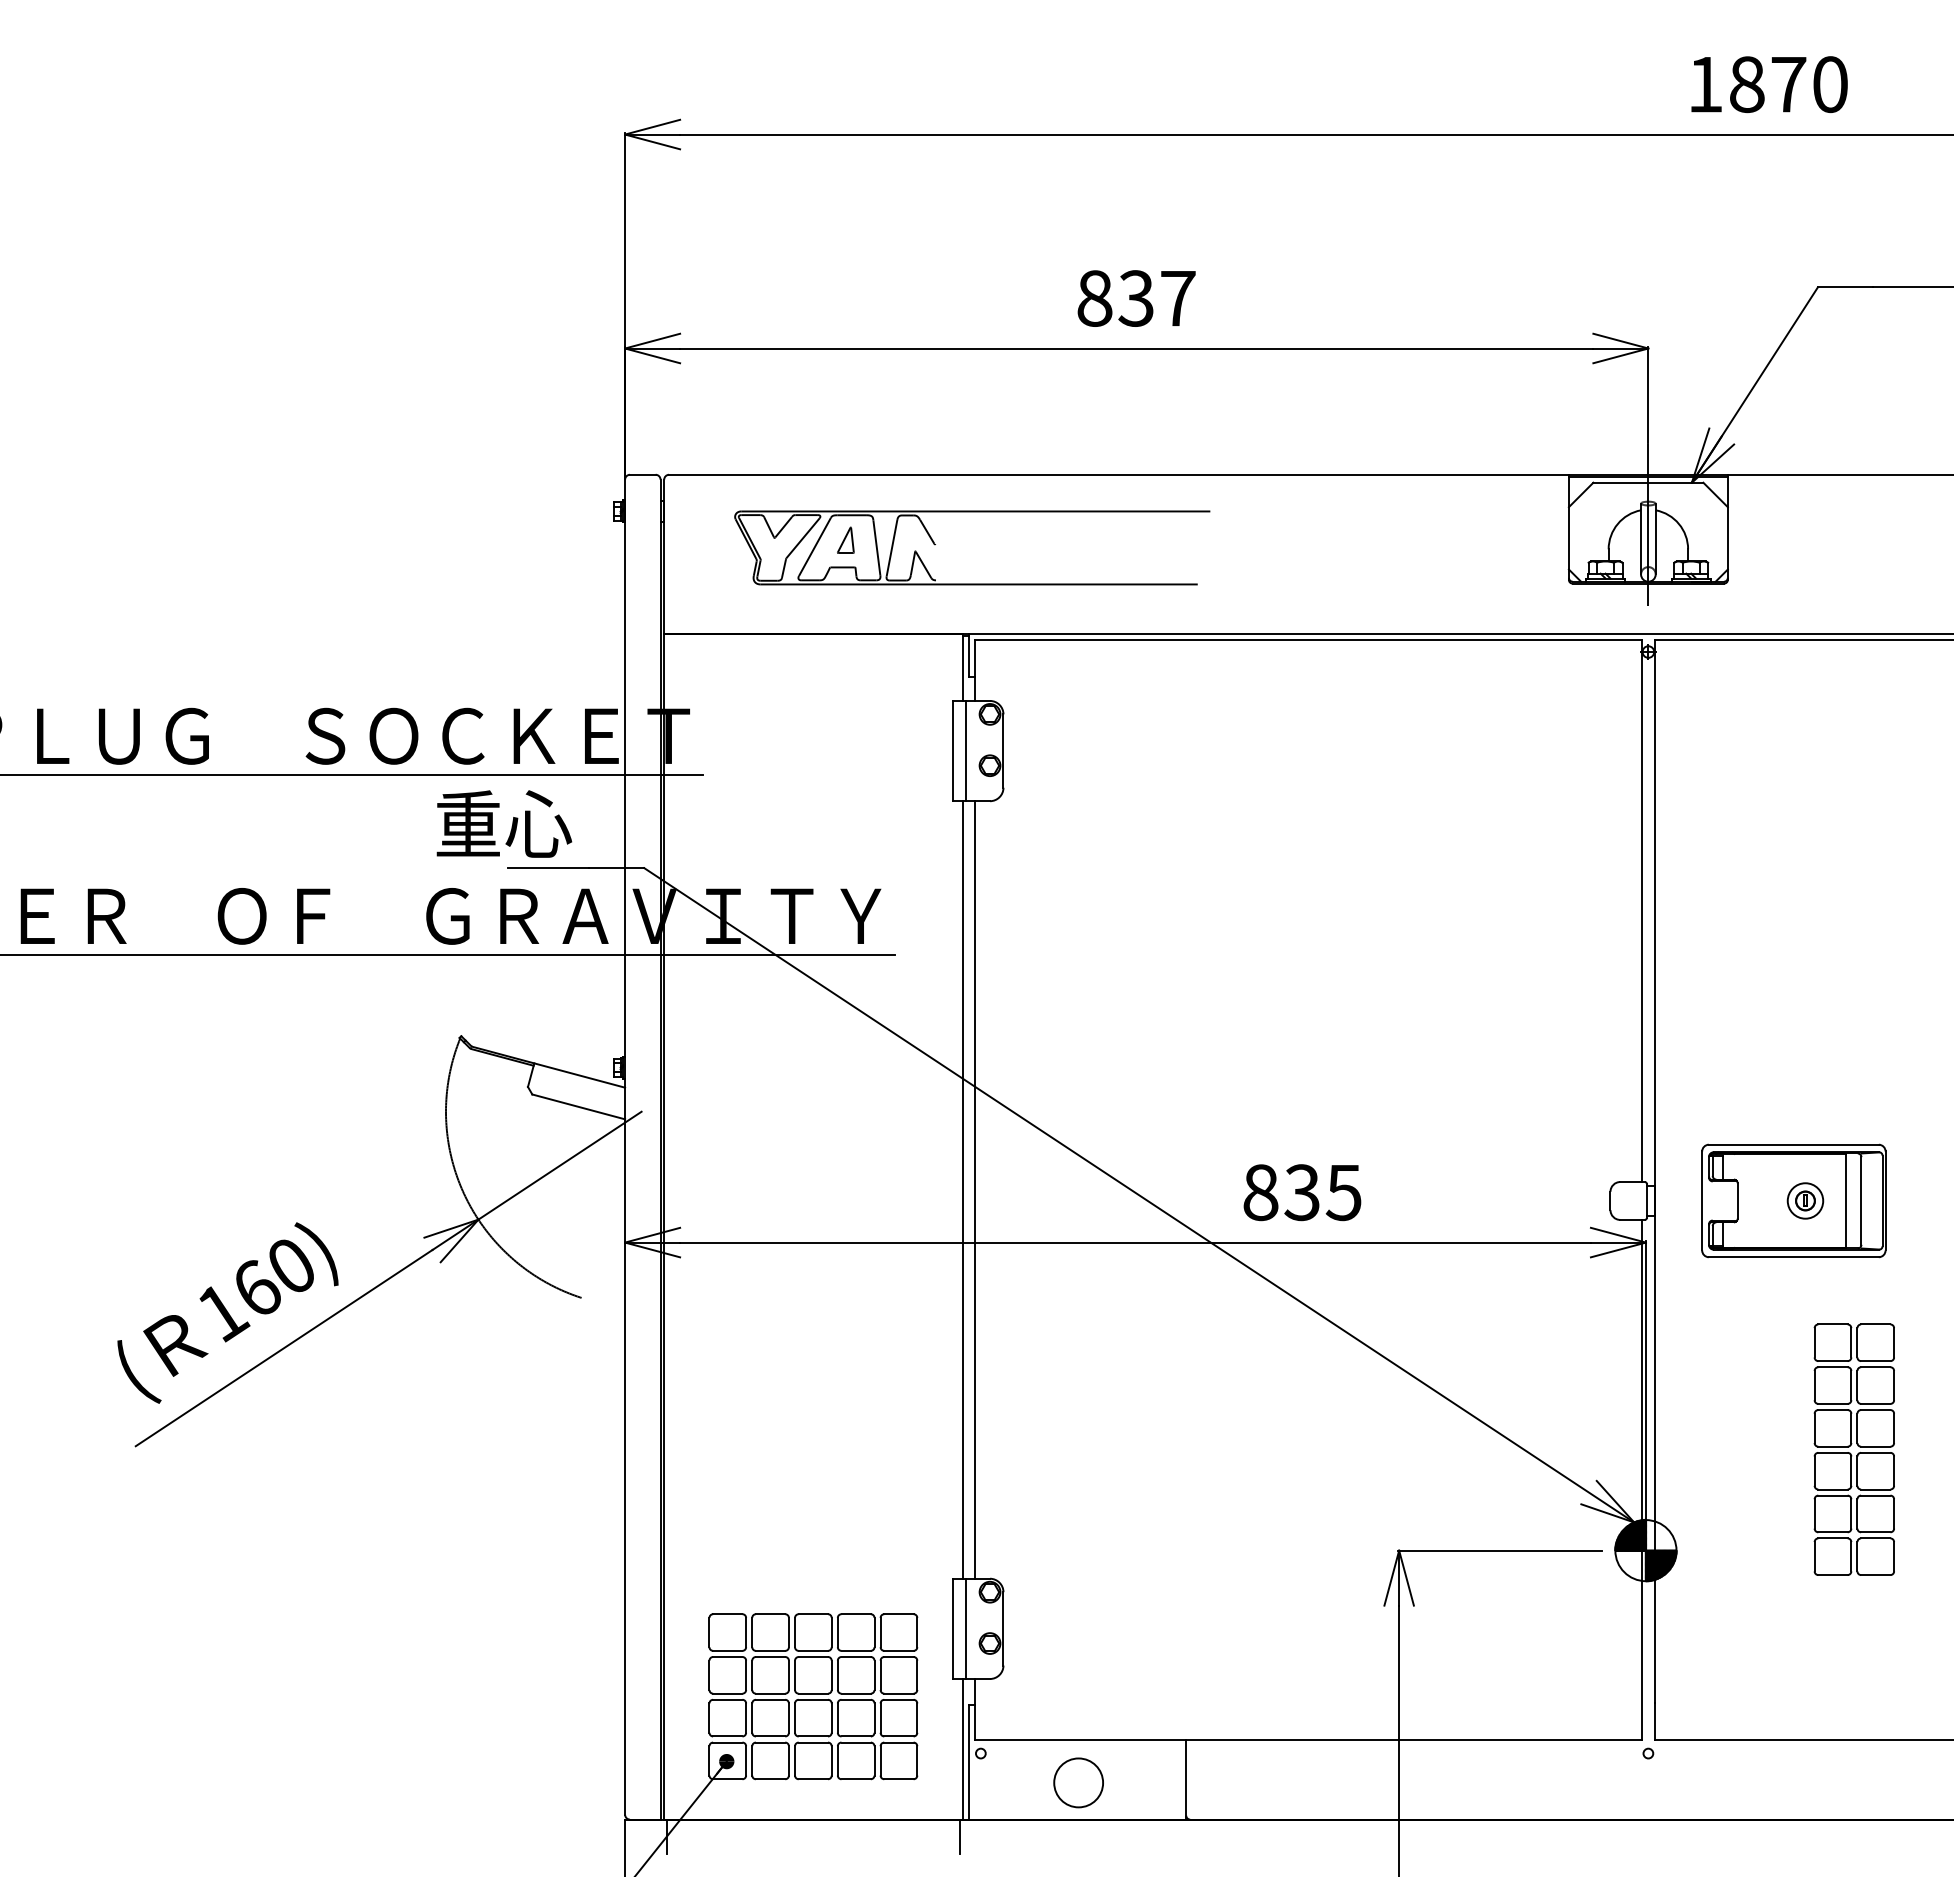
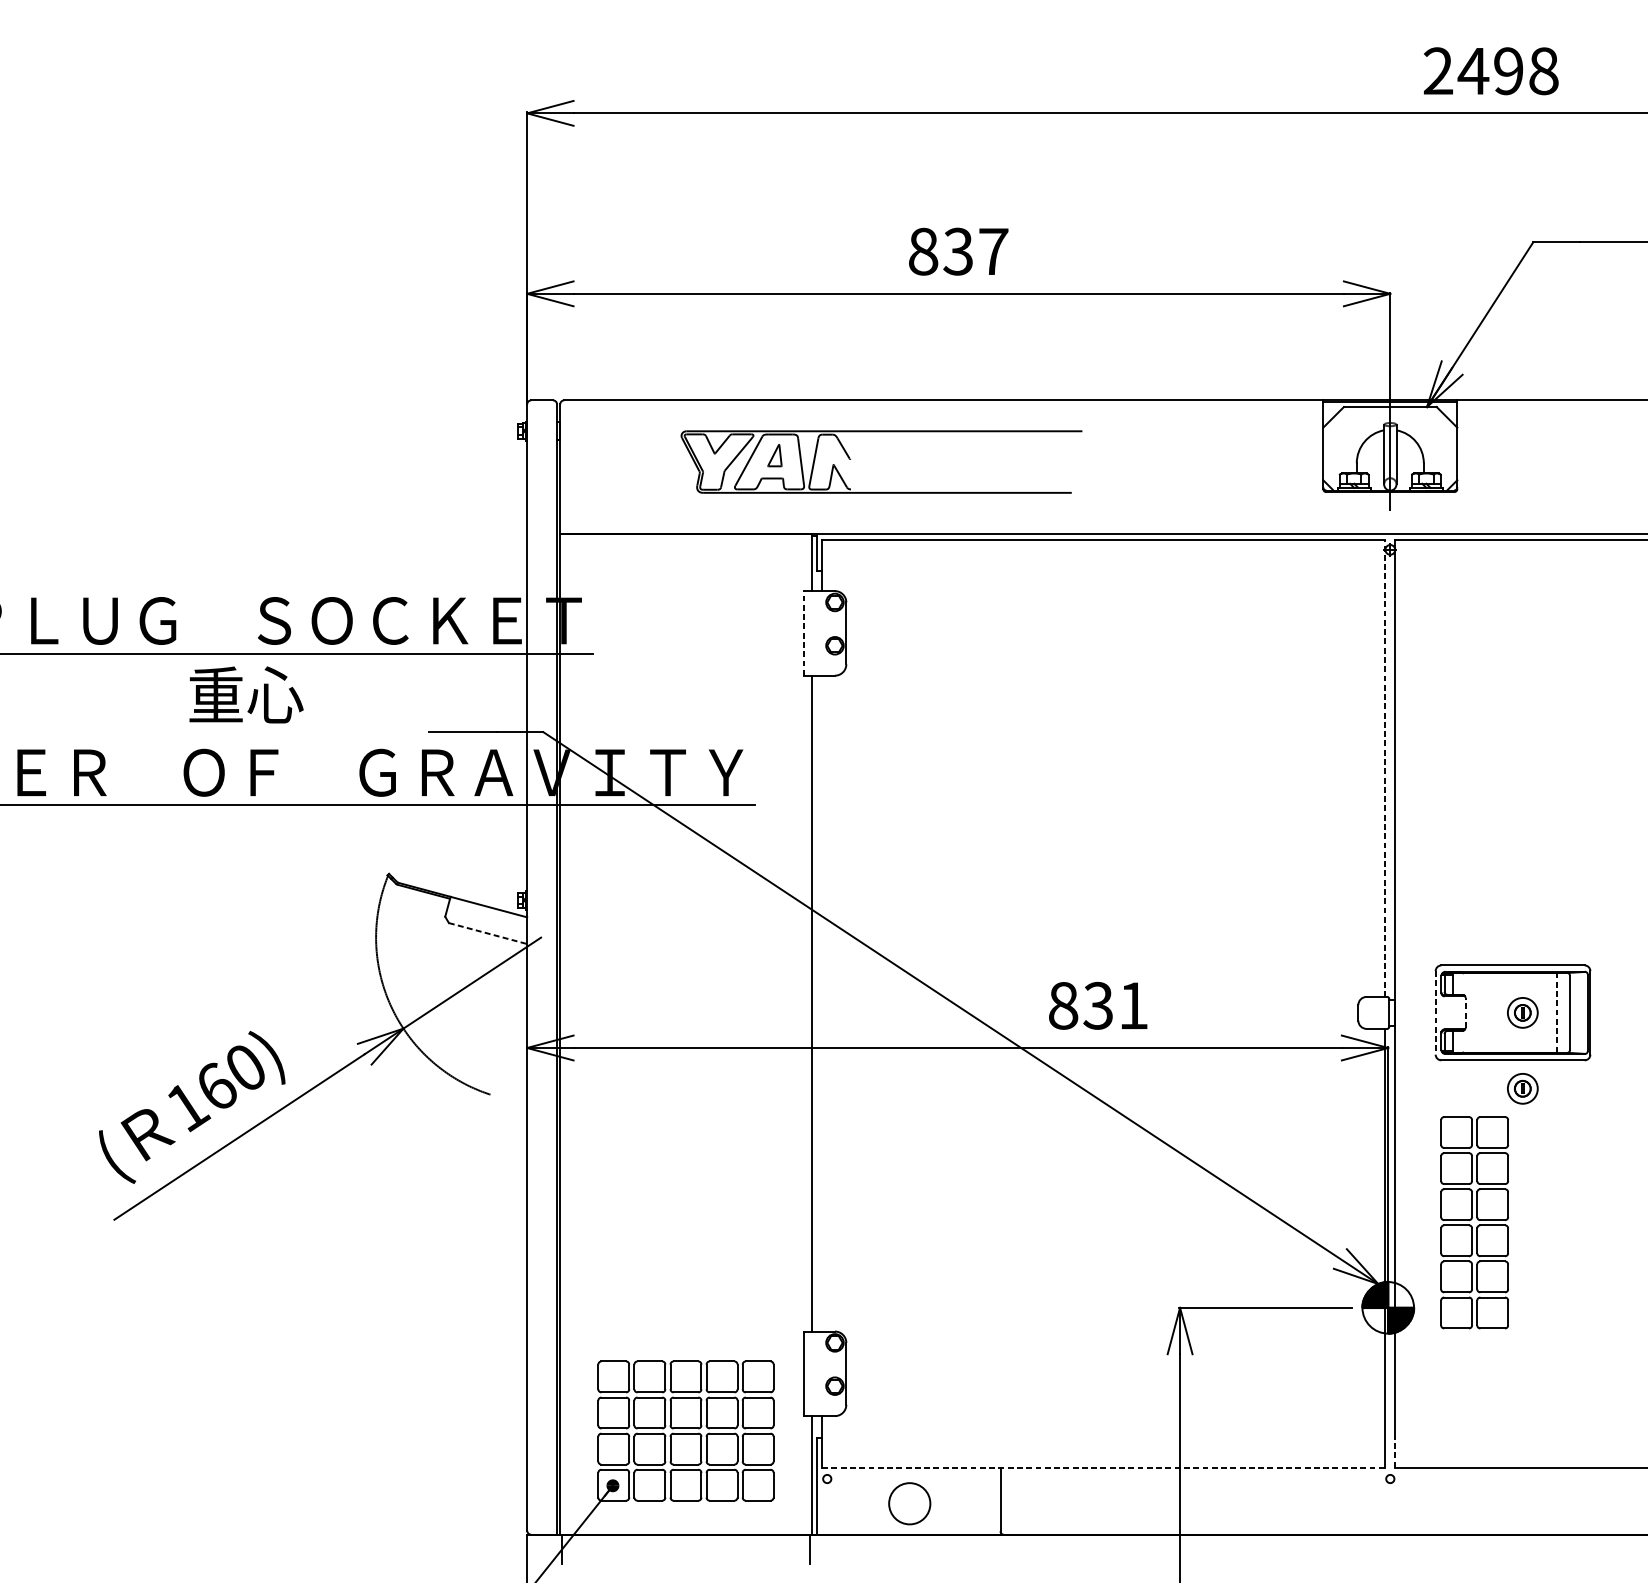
text: (1767, 84) -> (1490, 71), 1870 -> 2498
part: (972, 512) -> (881, 432), moved
line: (952, 750) -> (803, 632), solid -> dashed
line: (966, 750) -> (815, 632), removed
text: (504, 823) -> (246, 694), moved
line: (1642, 910) -> (1385, 767), solid -> dashed
line: (579, 1107) -> (488, 934), solid -> dashed
line: (974, 1189) -> (821, 1003), removed
text: (1343, 1193) -> (1133, 1006), 835 -> 831
line: (1702, 1200) -> (1435, 1012), solid -> dashed
line: (1737, 1200) -> (1465, 1012), solid -> dashed
line: (1846, 1200) -> (1557, 1012), solid -> dashed
part: (1805, 1290) -> (1522, 1088), added
part: (1853, 1449) -> (1473, 1222), moved
line: (966, 1628) -> (815, 1373), removed
line: (1654, 1721) -> (1395, 1451), solid -> dashed
line: (1308, 1740) -> (1103, 1467), solid -> dashed

